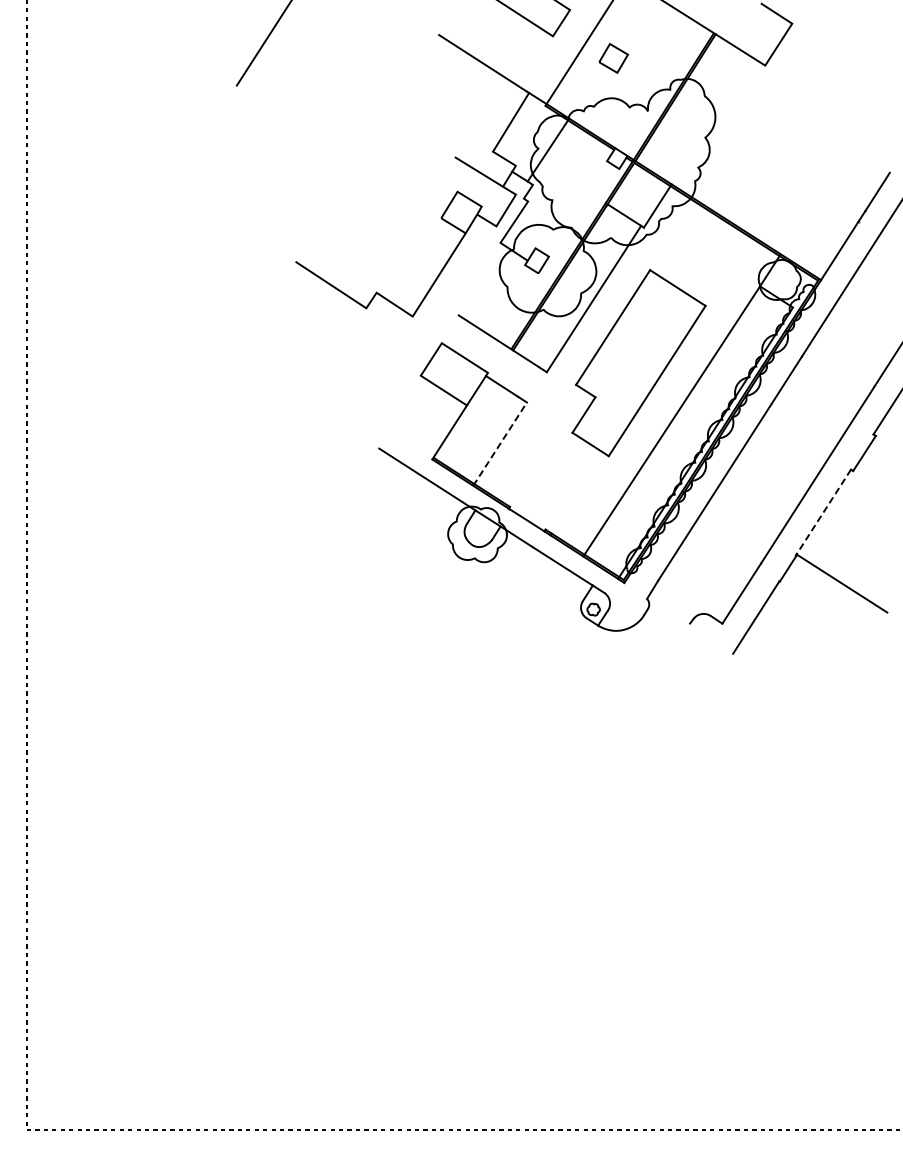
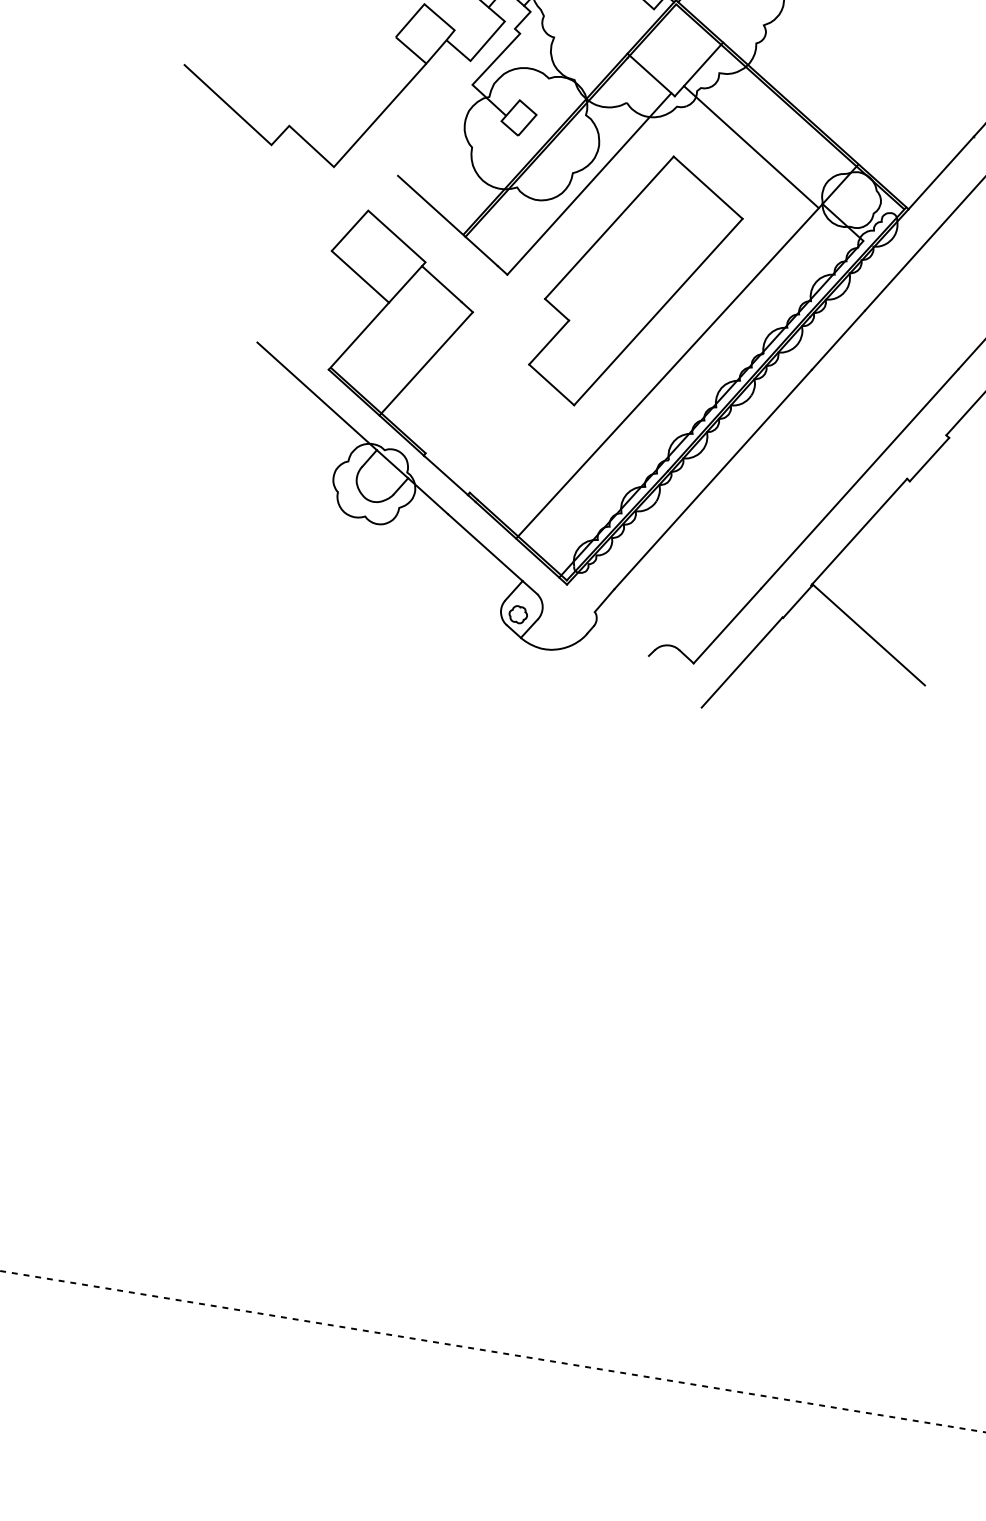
line: (703, 254) -> (751, 147), added
line: (500, 444) -> (426, 364), dashed -> solid
line: (823, 512) -> (859, 532), dashed -> solid

